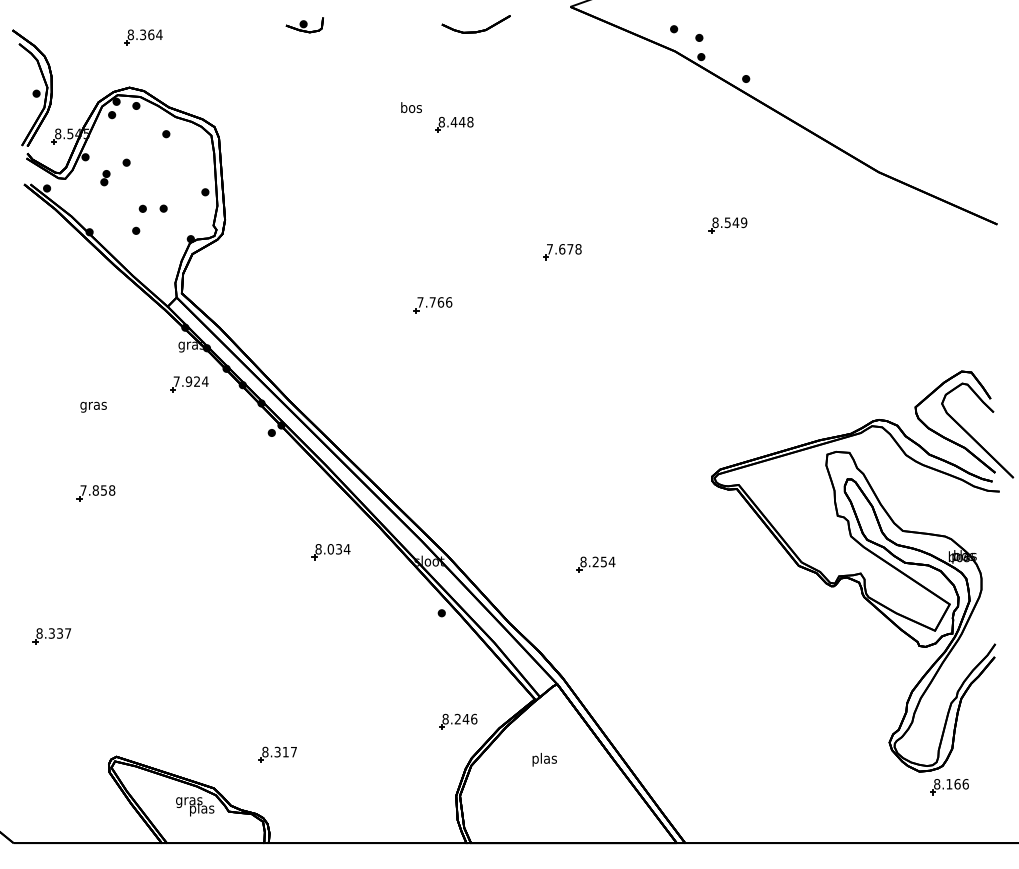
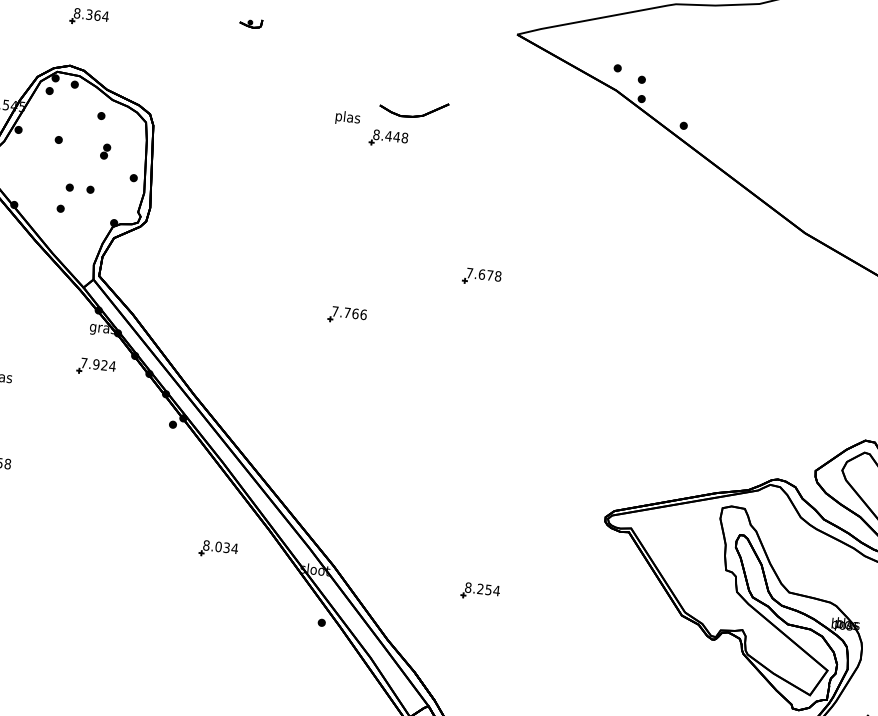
part: (304, 25) -> (250, 23), size x0.6
part: (477, 30) -> (414, 115), moved
text: (411, 108) -> (347, 117), bos -> plas
part: (105, 178) -> (105, 152), moved
part: (727, 225) -> (648, 269), removed

